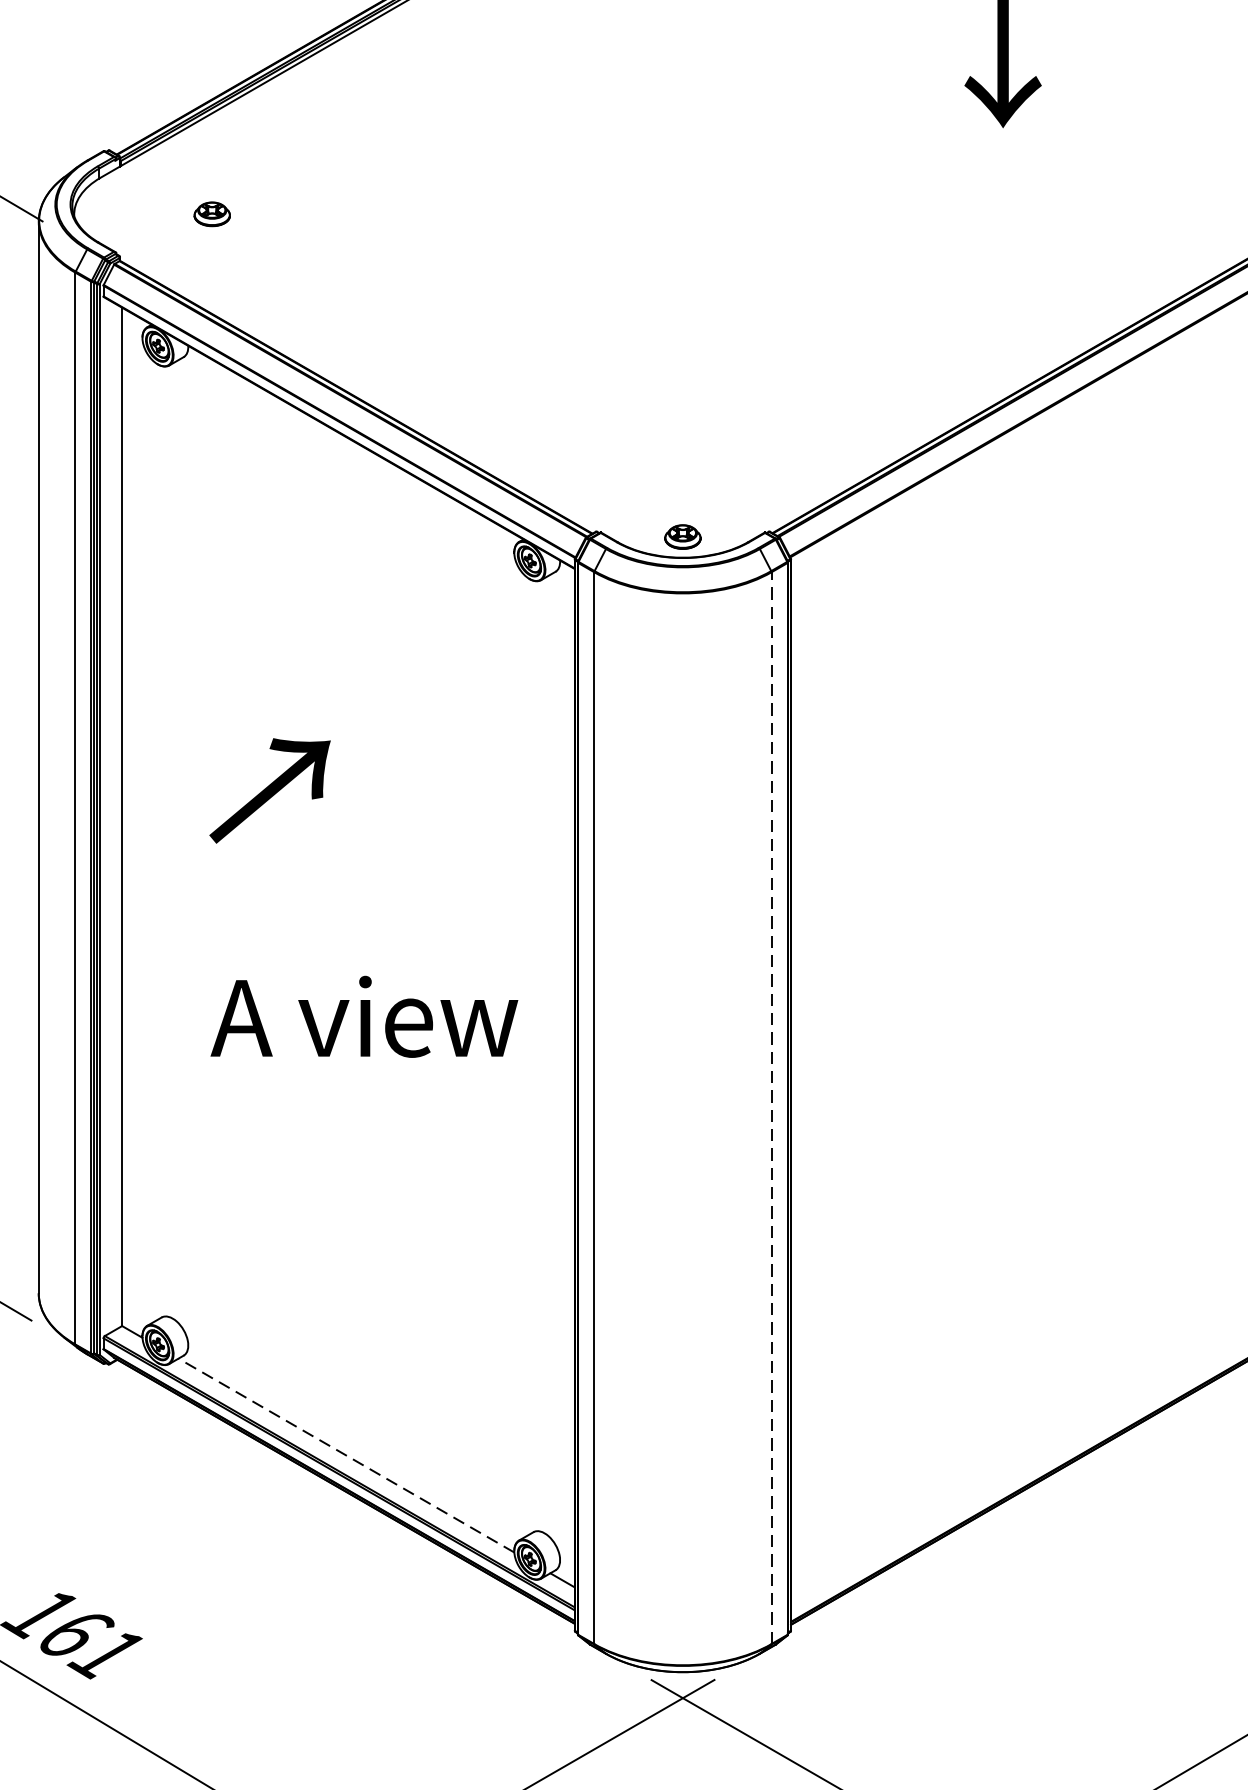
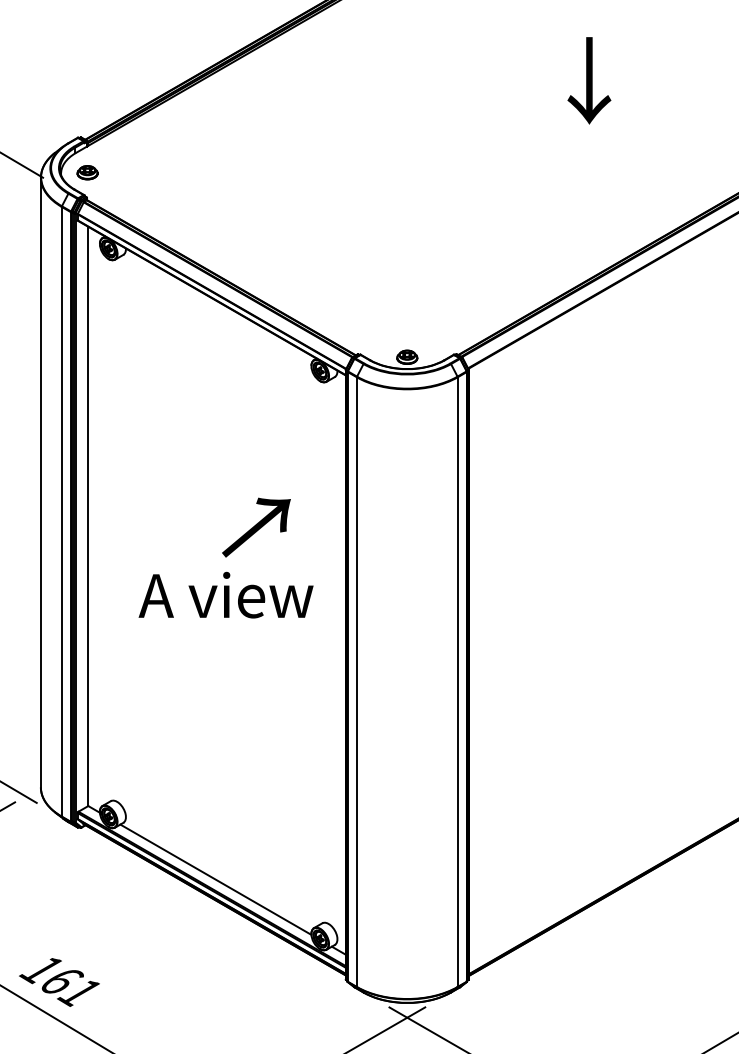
part: (212, 213) -> (87, 172), moved
text: (270, 790) -> (256, 527), moved
text: (363, 1015) -> (225, 594), moved
line: (771, 1108) -> (457, 682), dashed -> solid
line: (345, 1455) -> (215, 879), dashed -> solid

